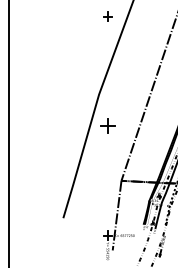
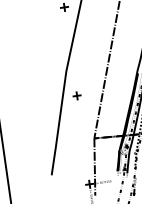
part: (107, 126) -> (76, 96), size x0.62

